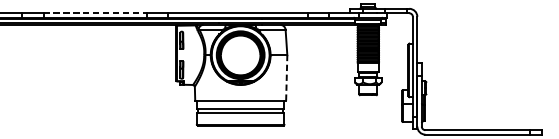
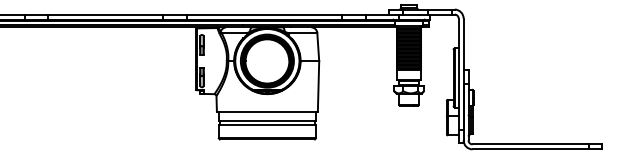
line: (95, 13) -> (106, 14), dashed -> solid
line: (286, 77) -> (318, 85), dashed -> solid

